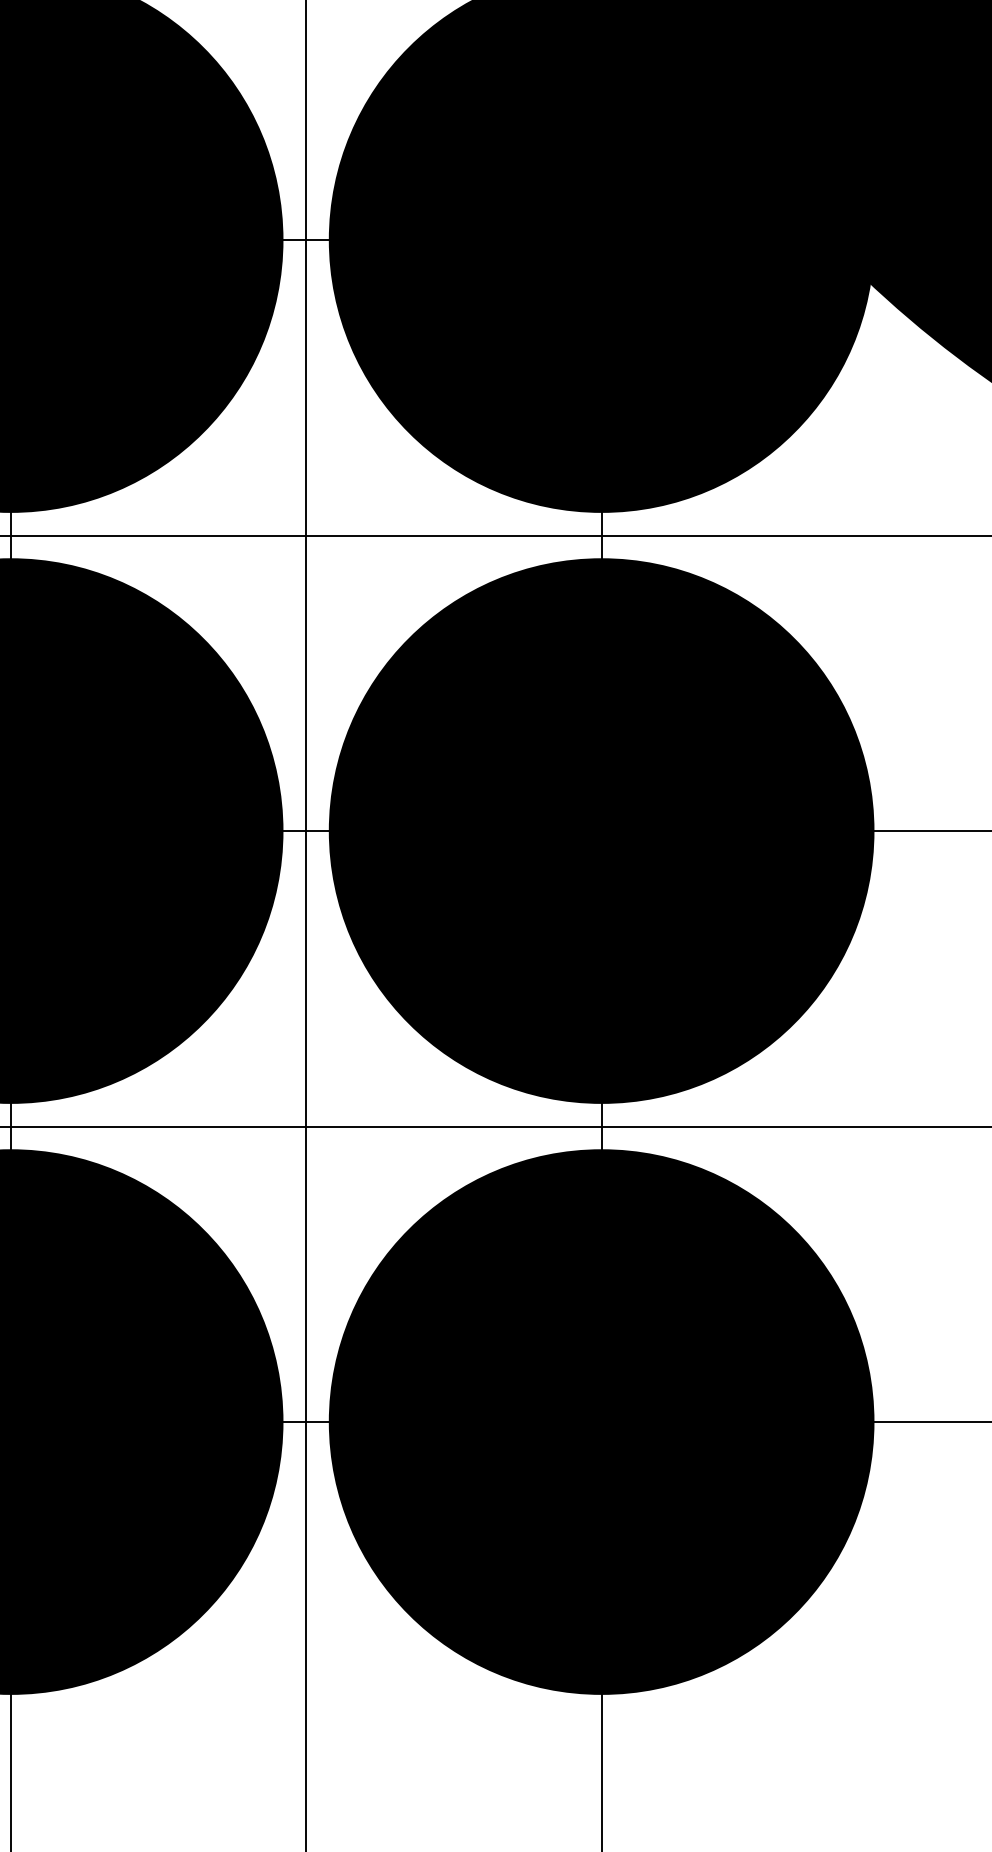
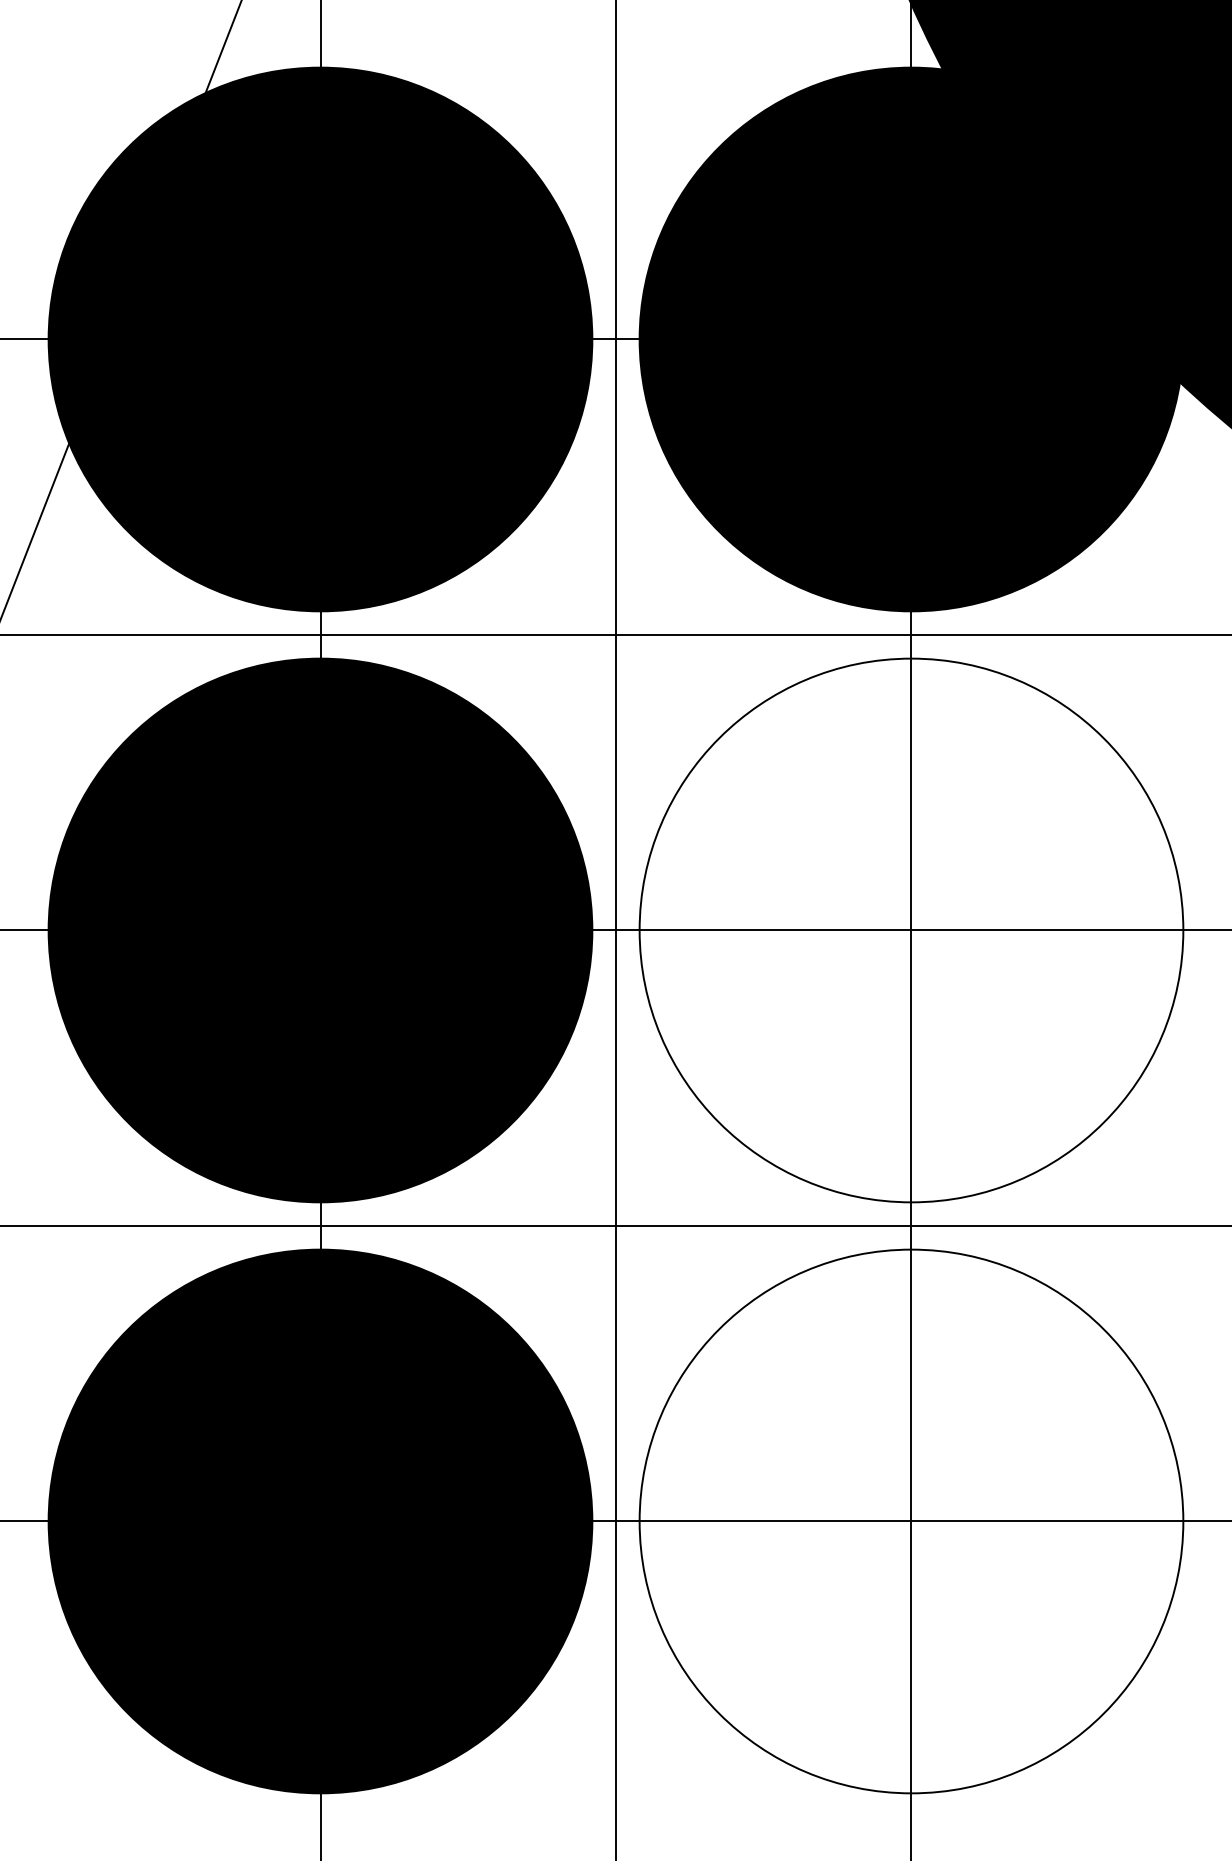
fill: (601, 831) -> (911, 930), removed
fill: (601, 1422) -> (911, 1521), removed

